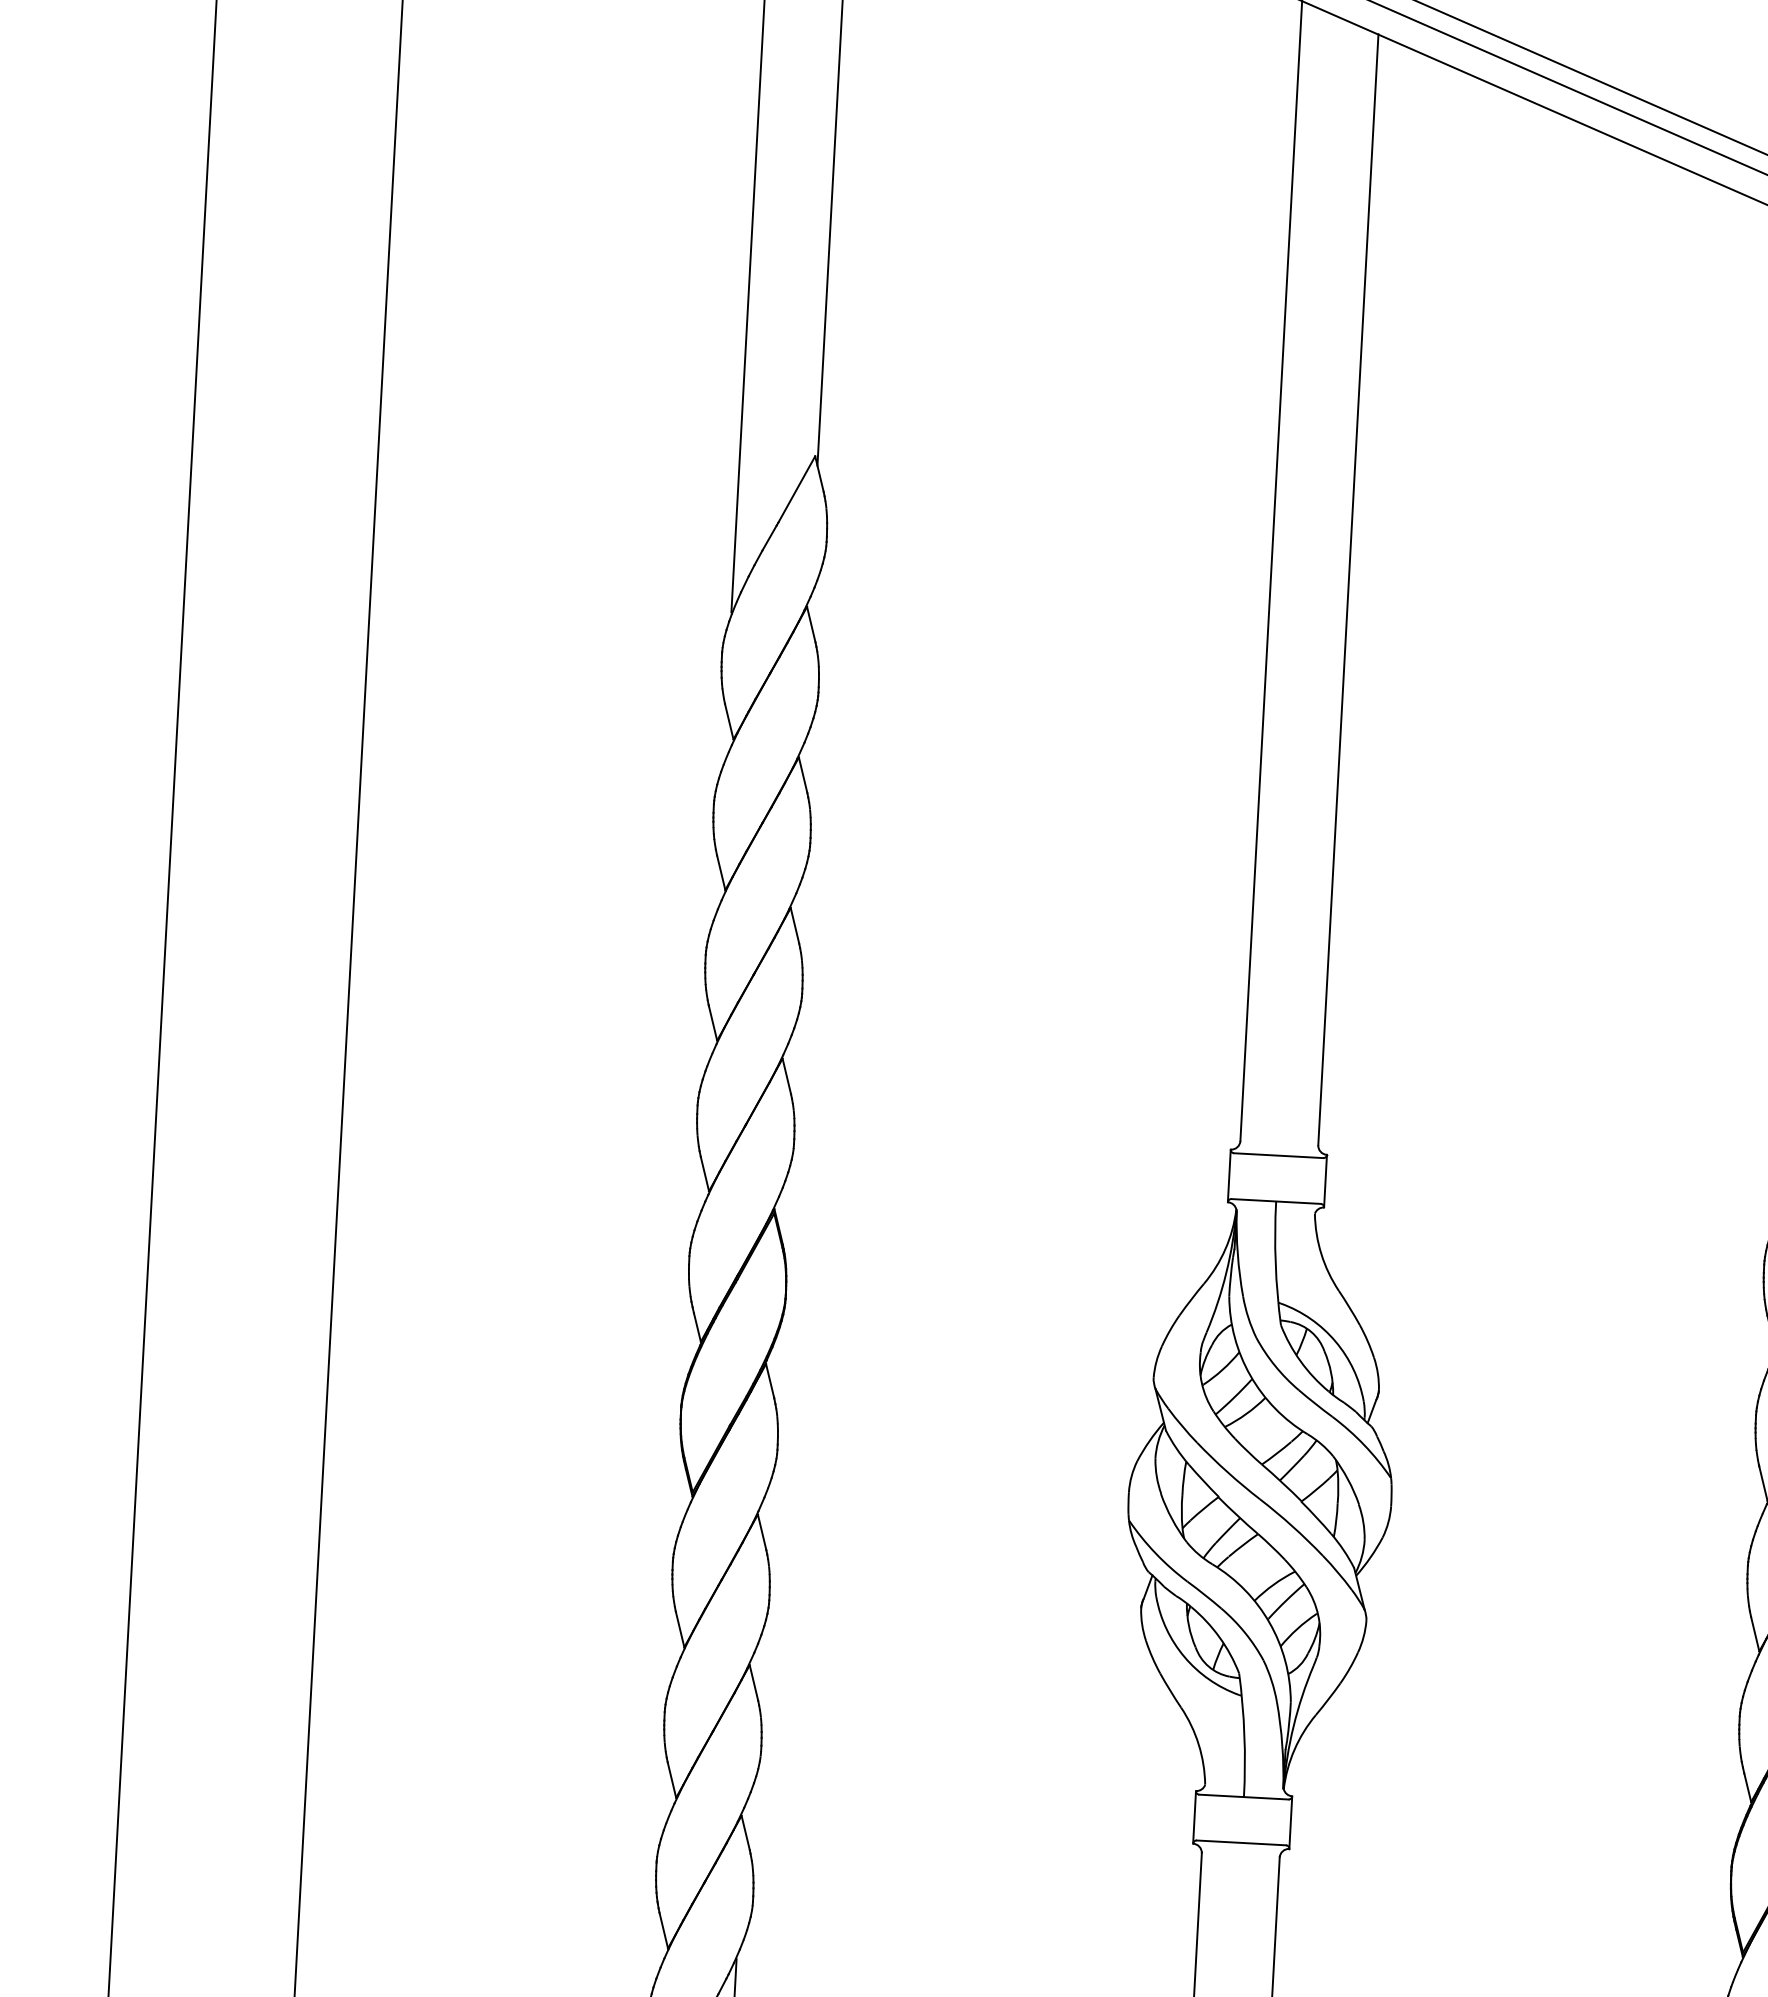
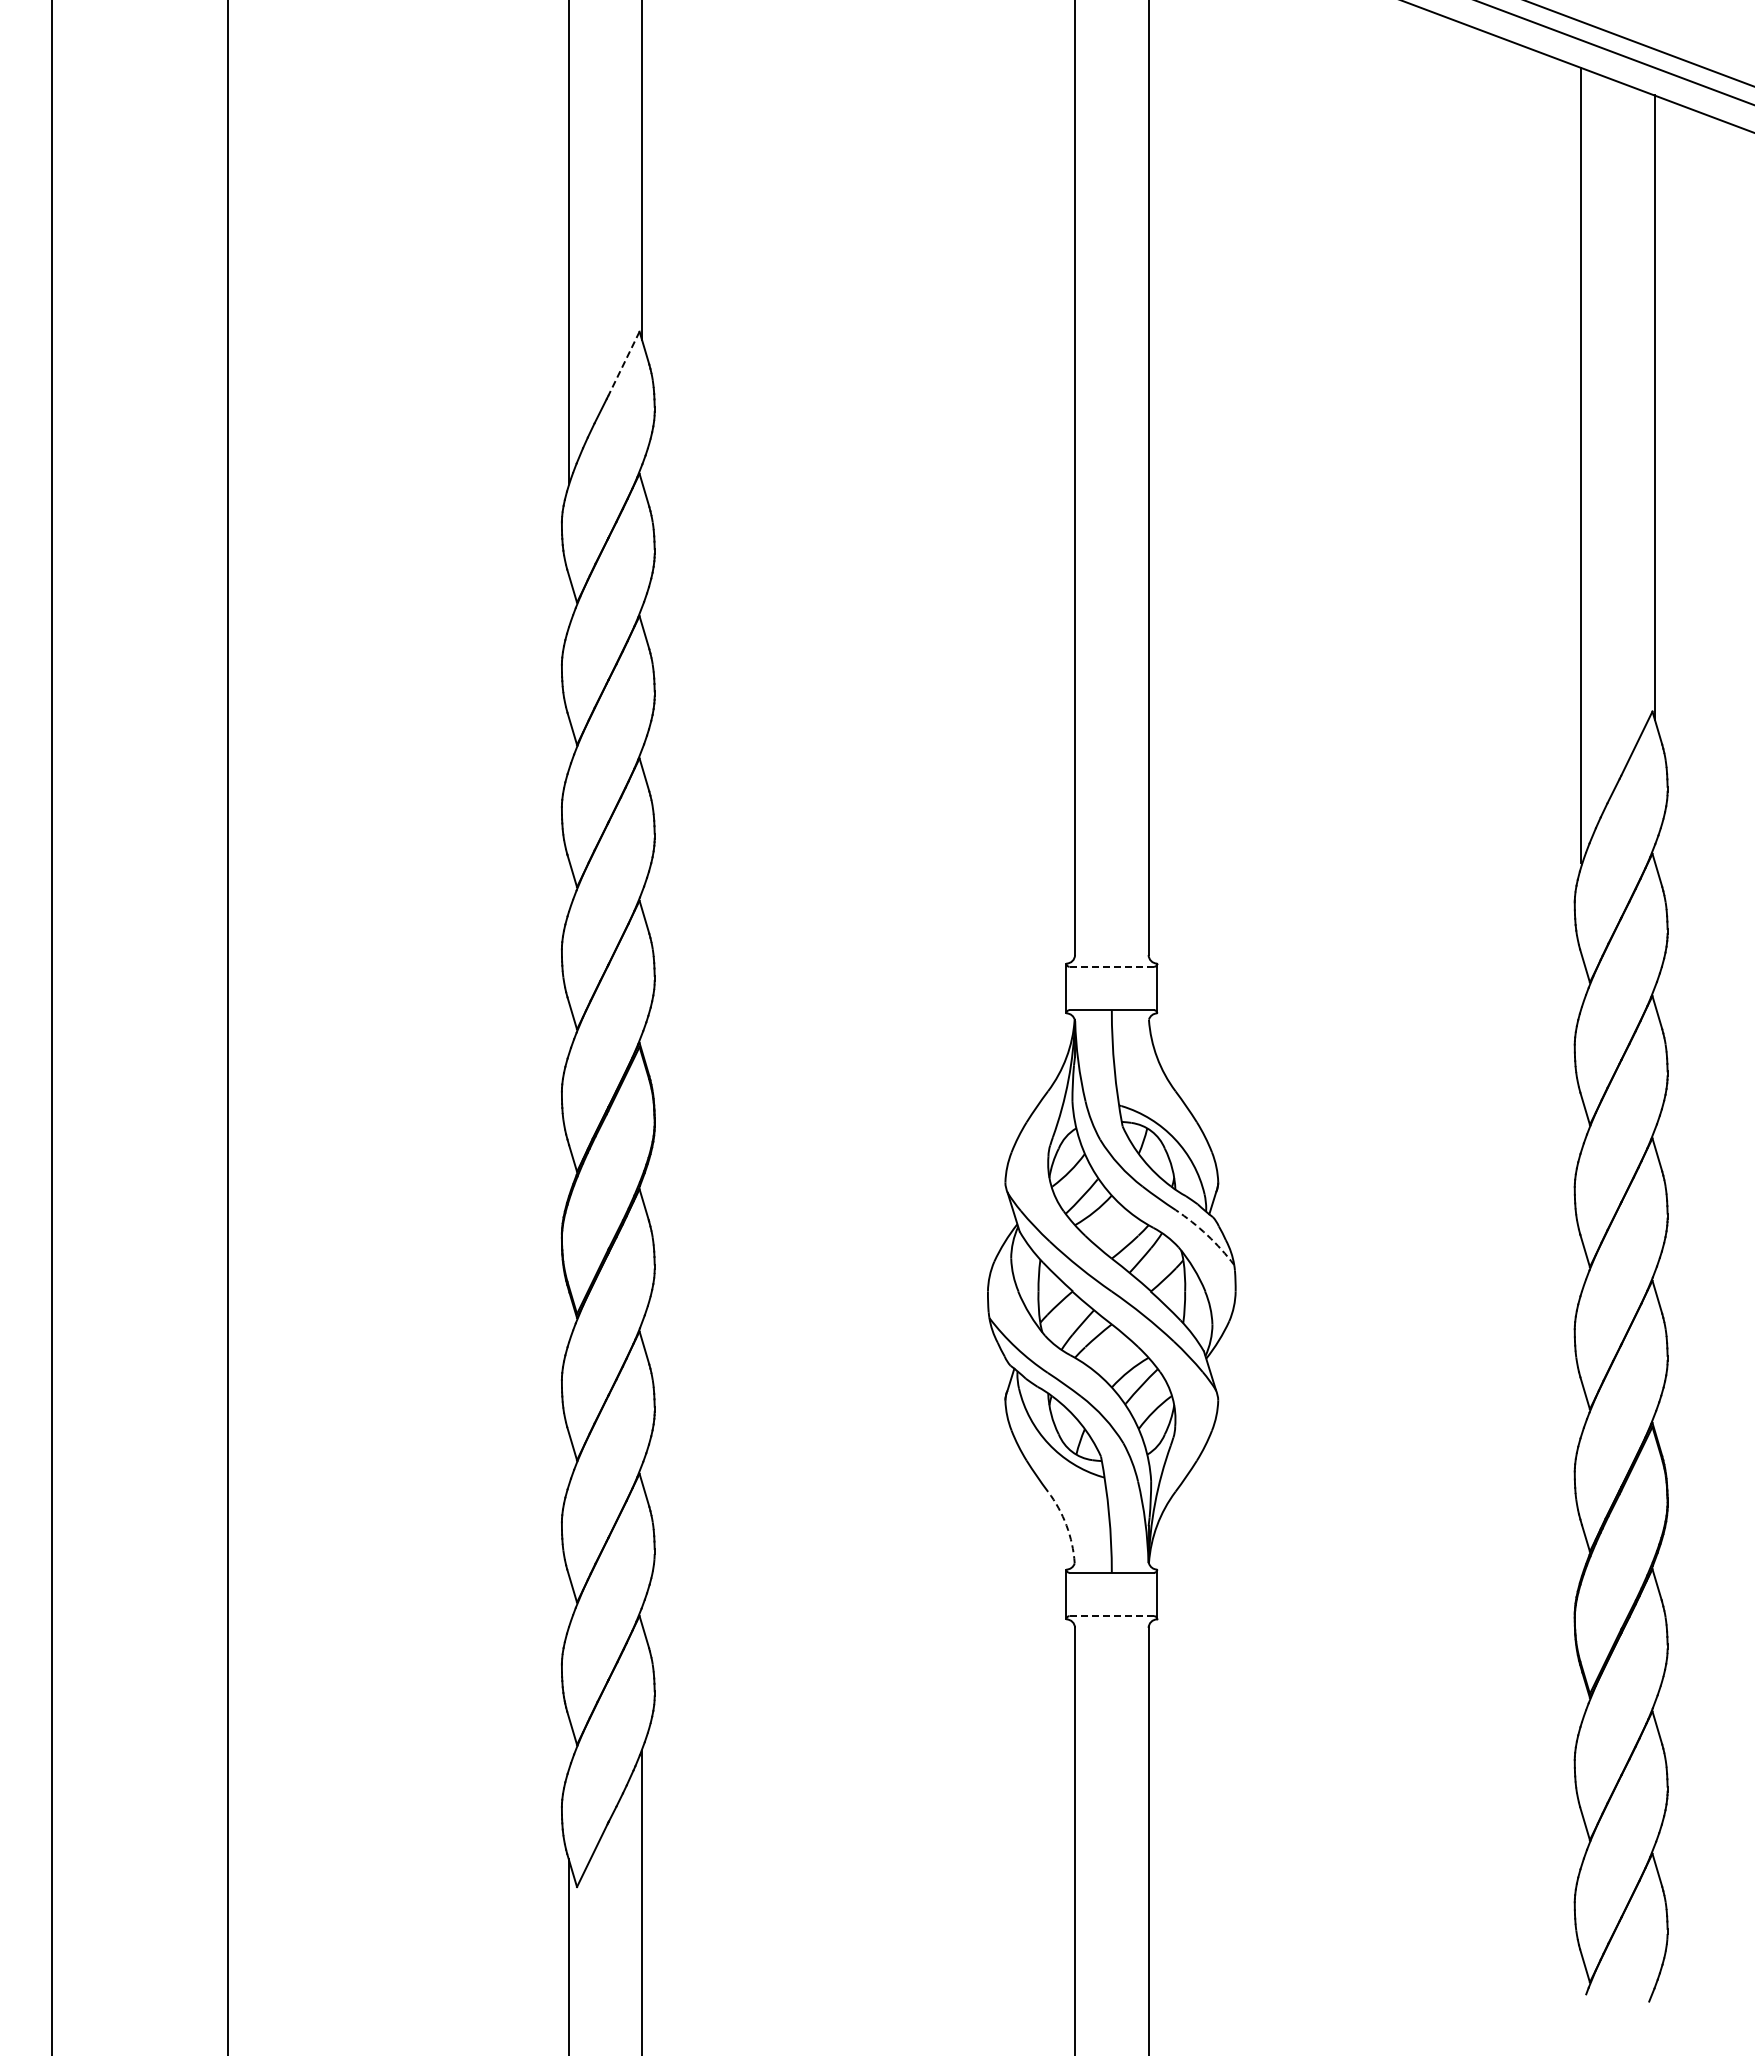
line: (796, 489) -> (623, 363), solid -> dashed
line: (1279, 1155) -> (1112, 966), solid -> dashed
arc: (1364, 1445) -> (1207, 1235), solid -> dashed
arc: (1198, 1744) -> (1066, 1525), solid -> dashed
line: (1242, 1843) -> (1112, 1616), solid -> dashed

